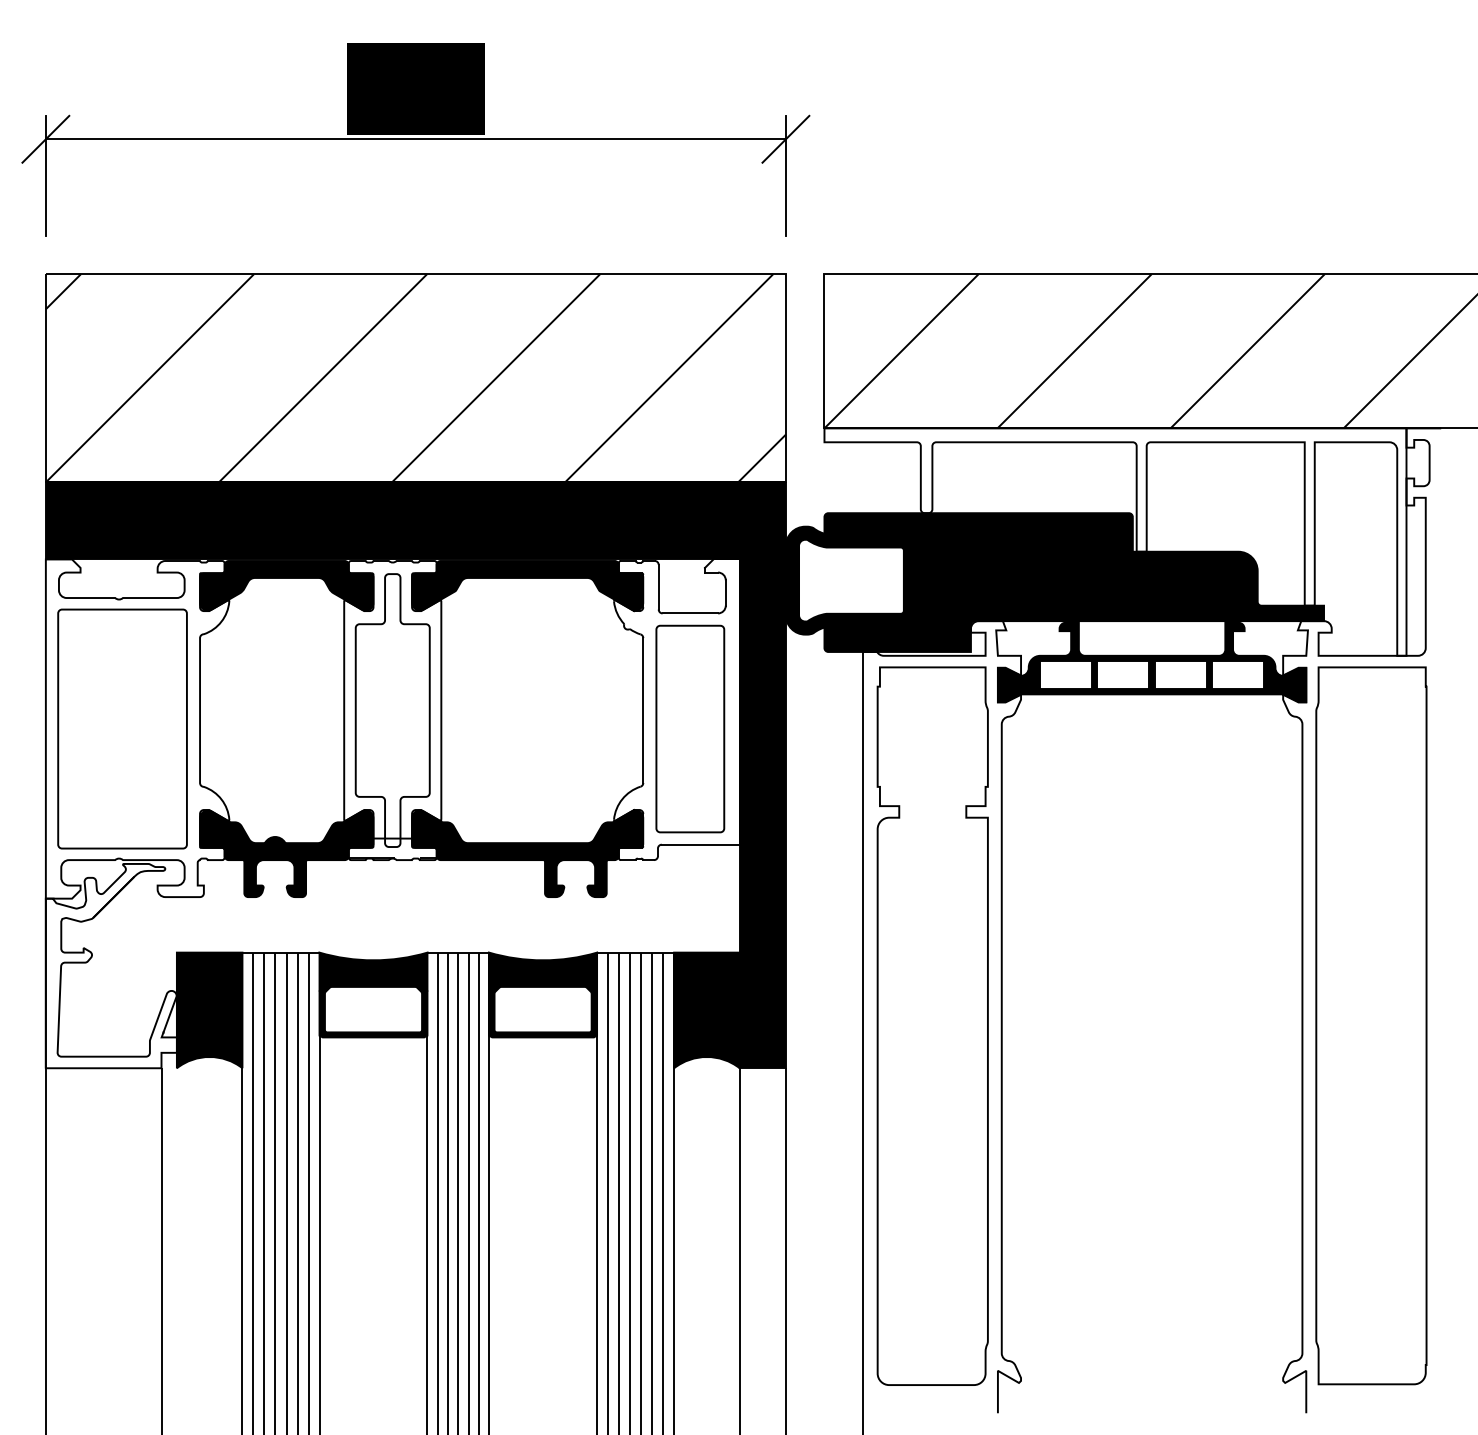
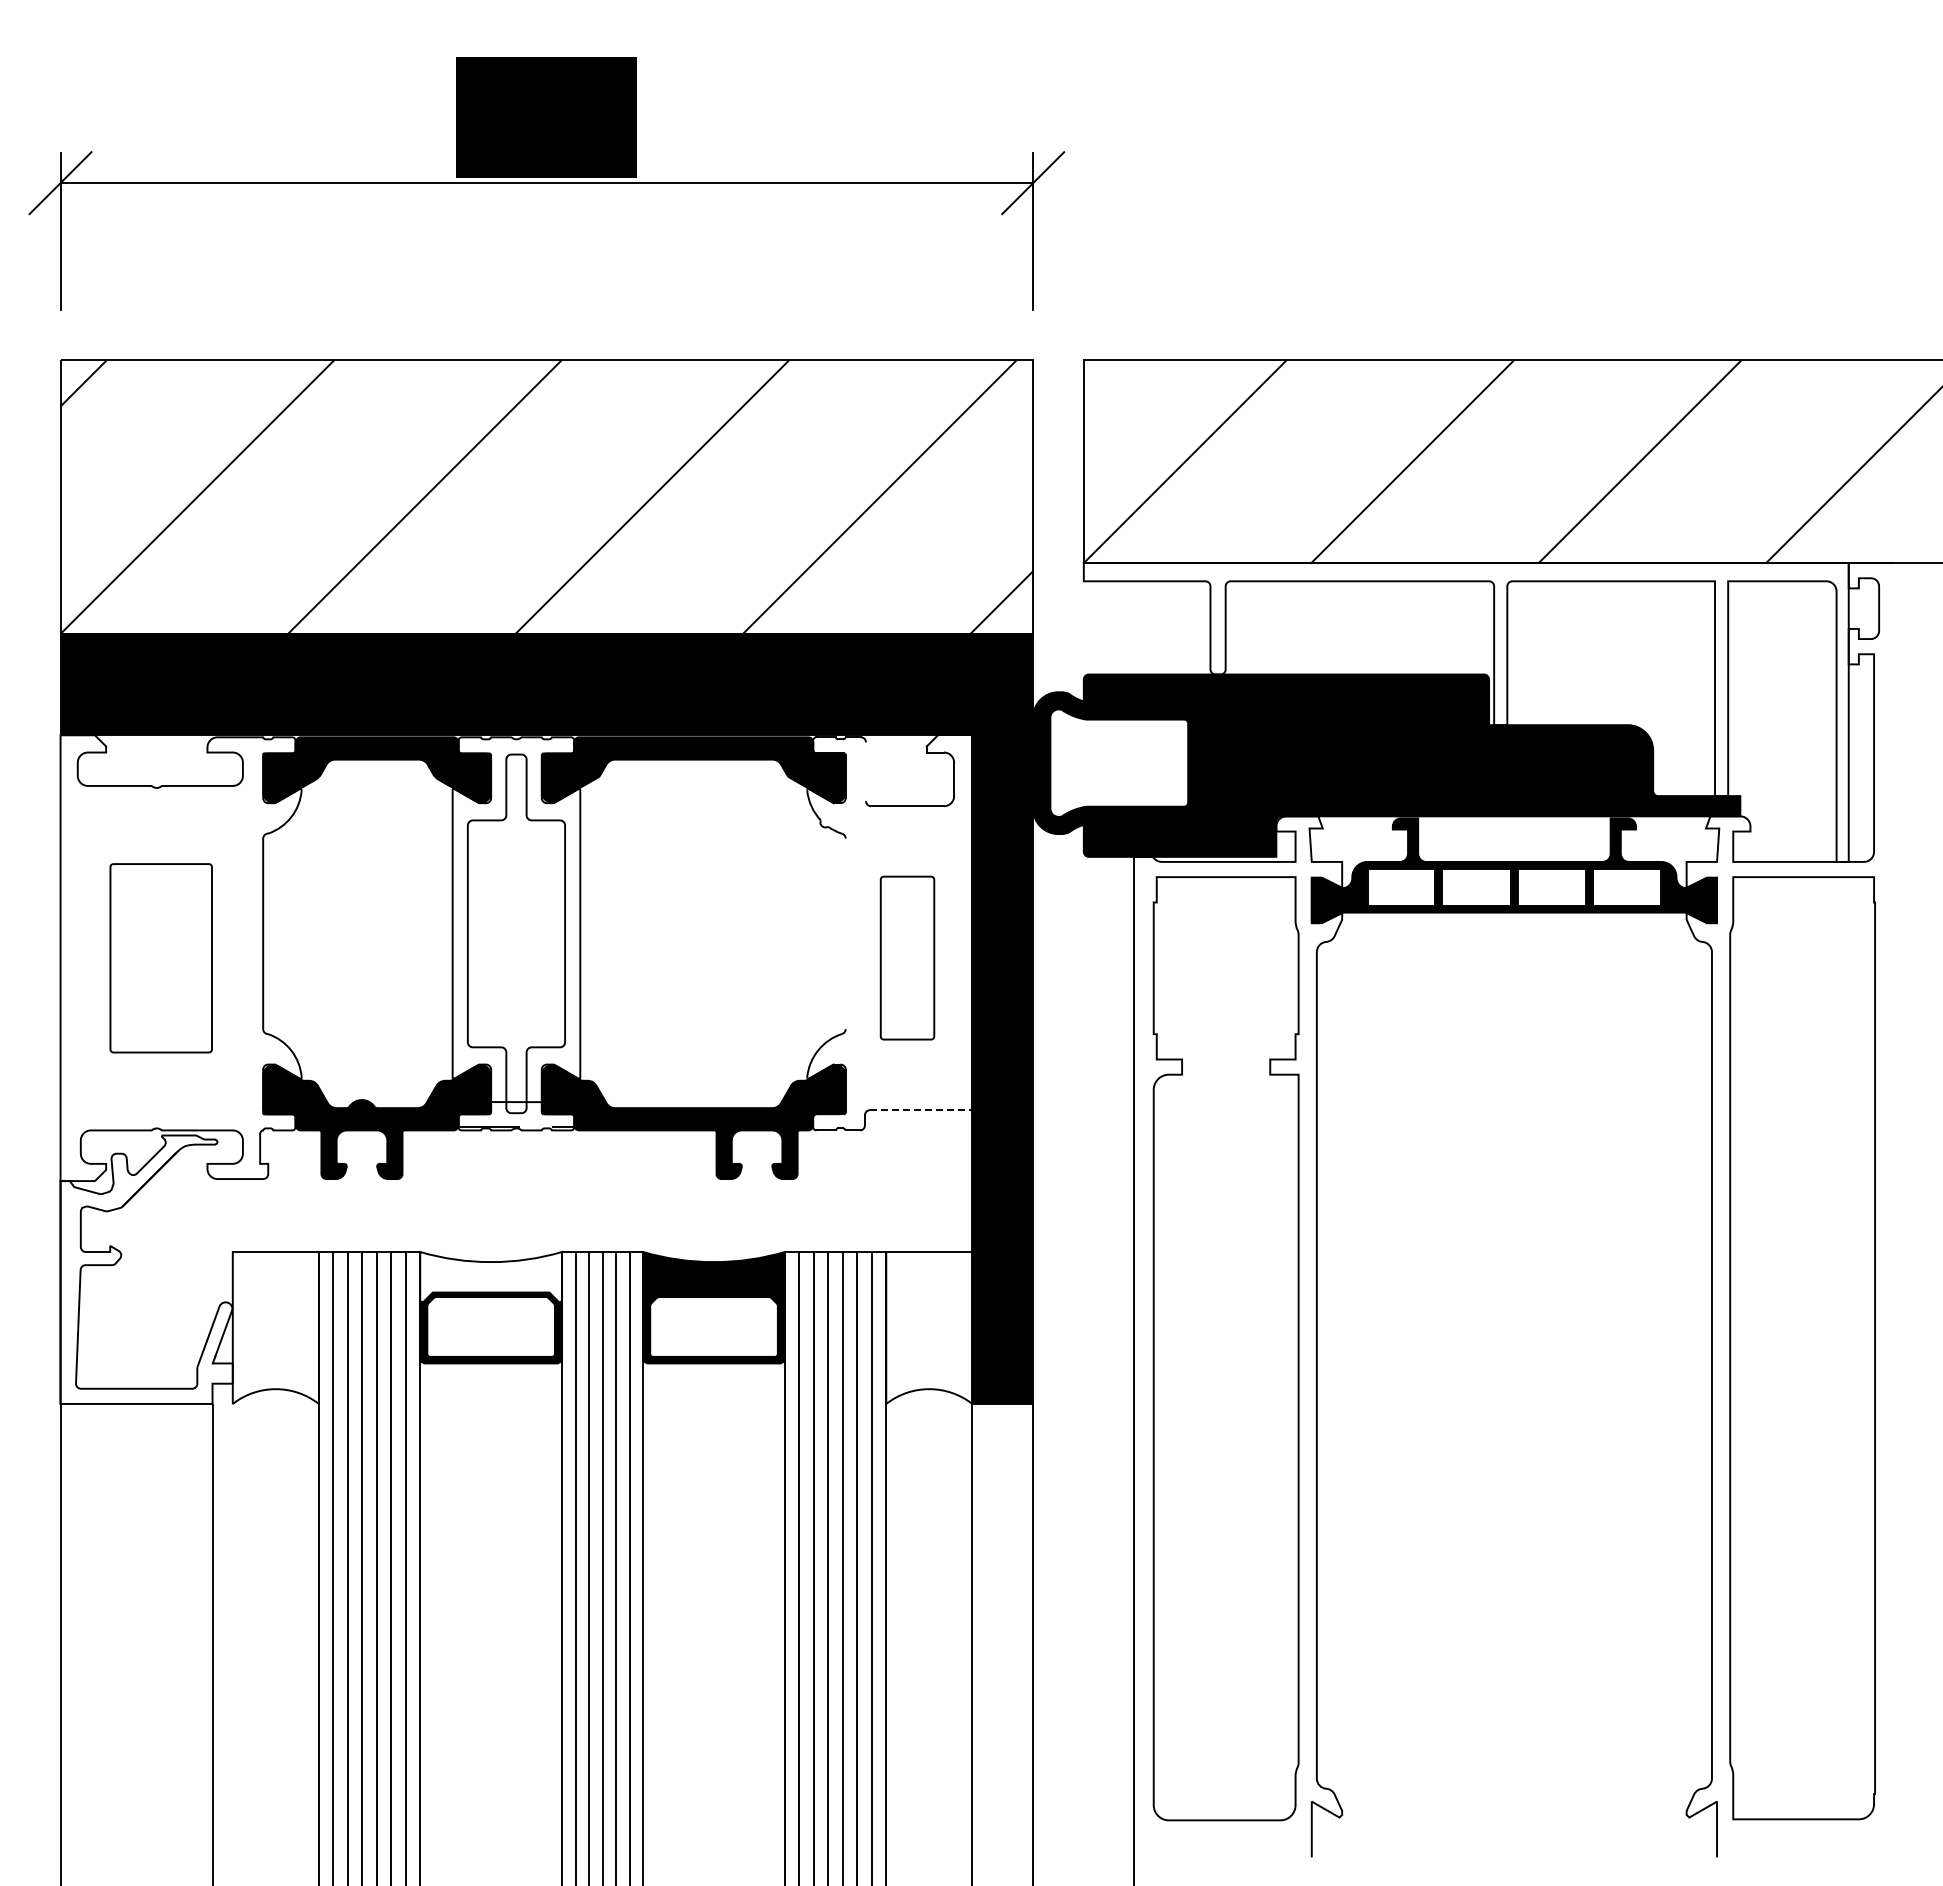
line: (659, 587) -> (866, 771), removed
line: (643, 710) -> (845, 933), removed
part: (690, 728) -> (907, 957), size x0.6
part: (121, 729) -> (160, 958), size x0.6
line: (700, 844) -> (921, 1110), solid -> dashed
fill: (373, 972) -> (491, 1277), removed
fill: (209, 1010) -> (275, 1327), removed
fill: (707, 1010) -> (929, 1327), removed

